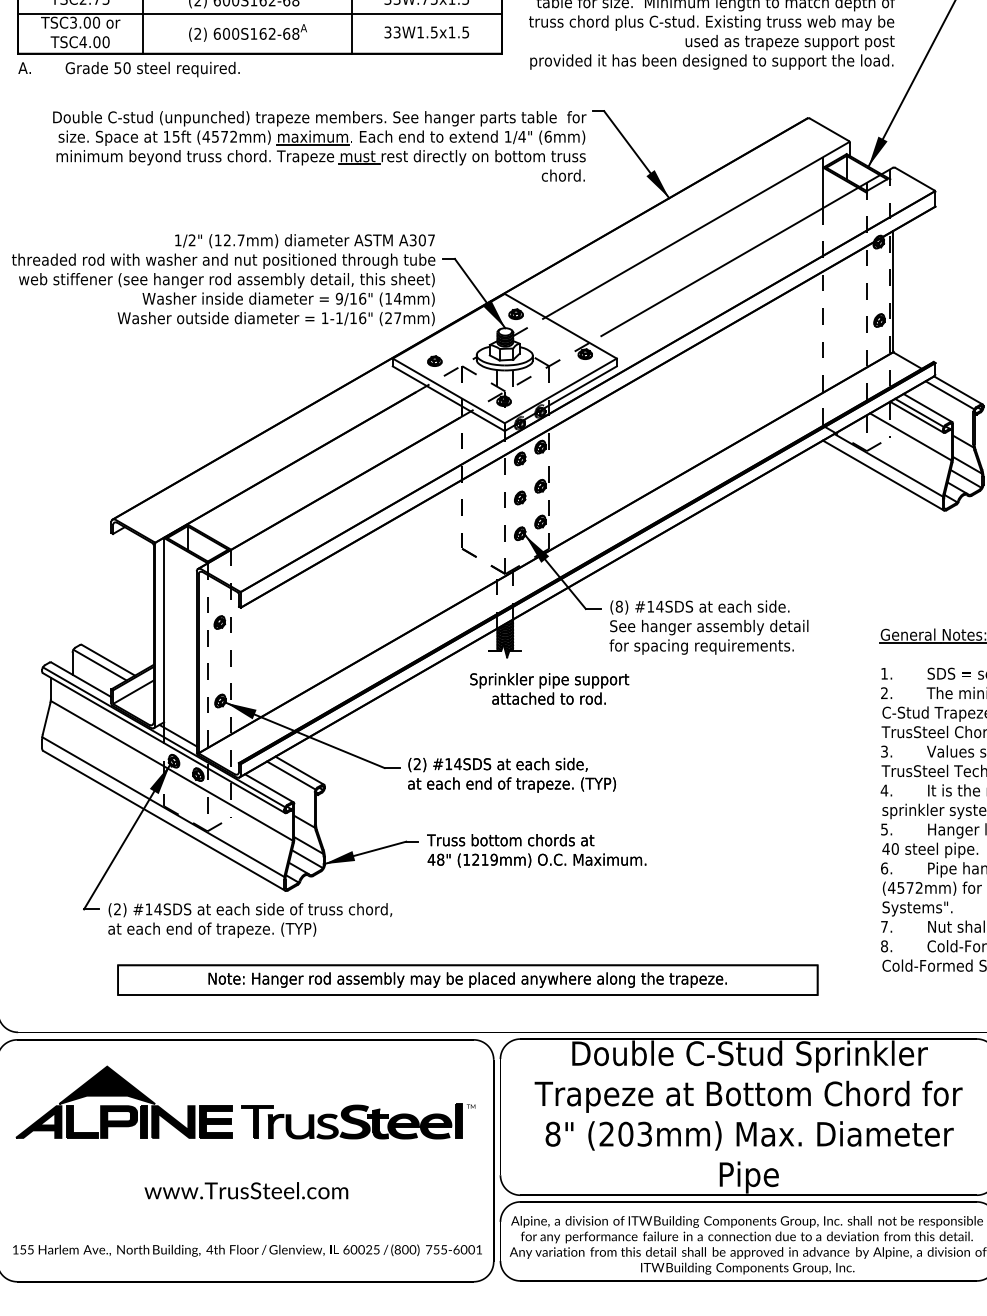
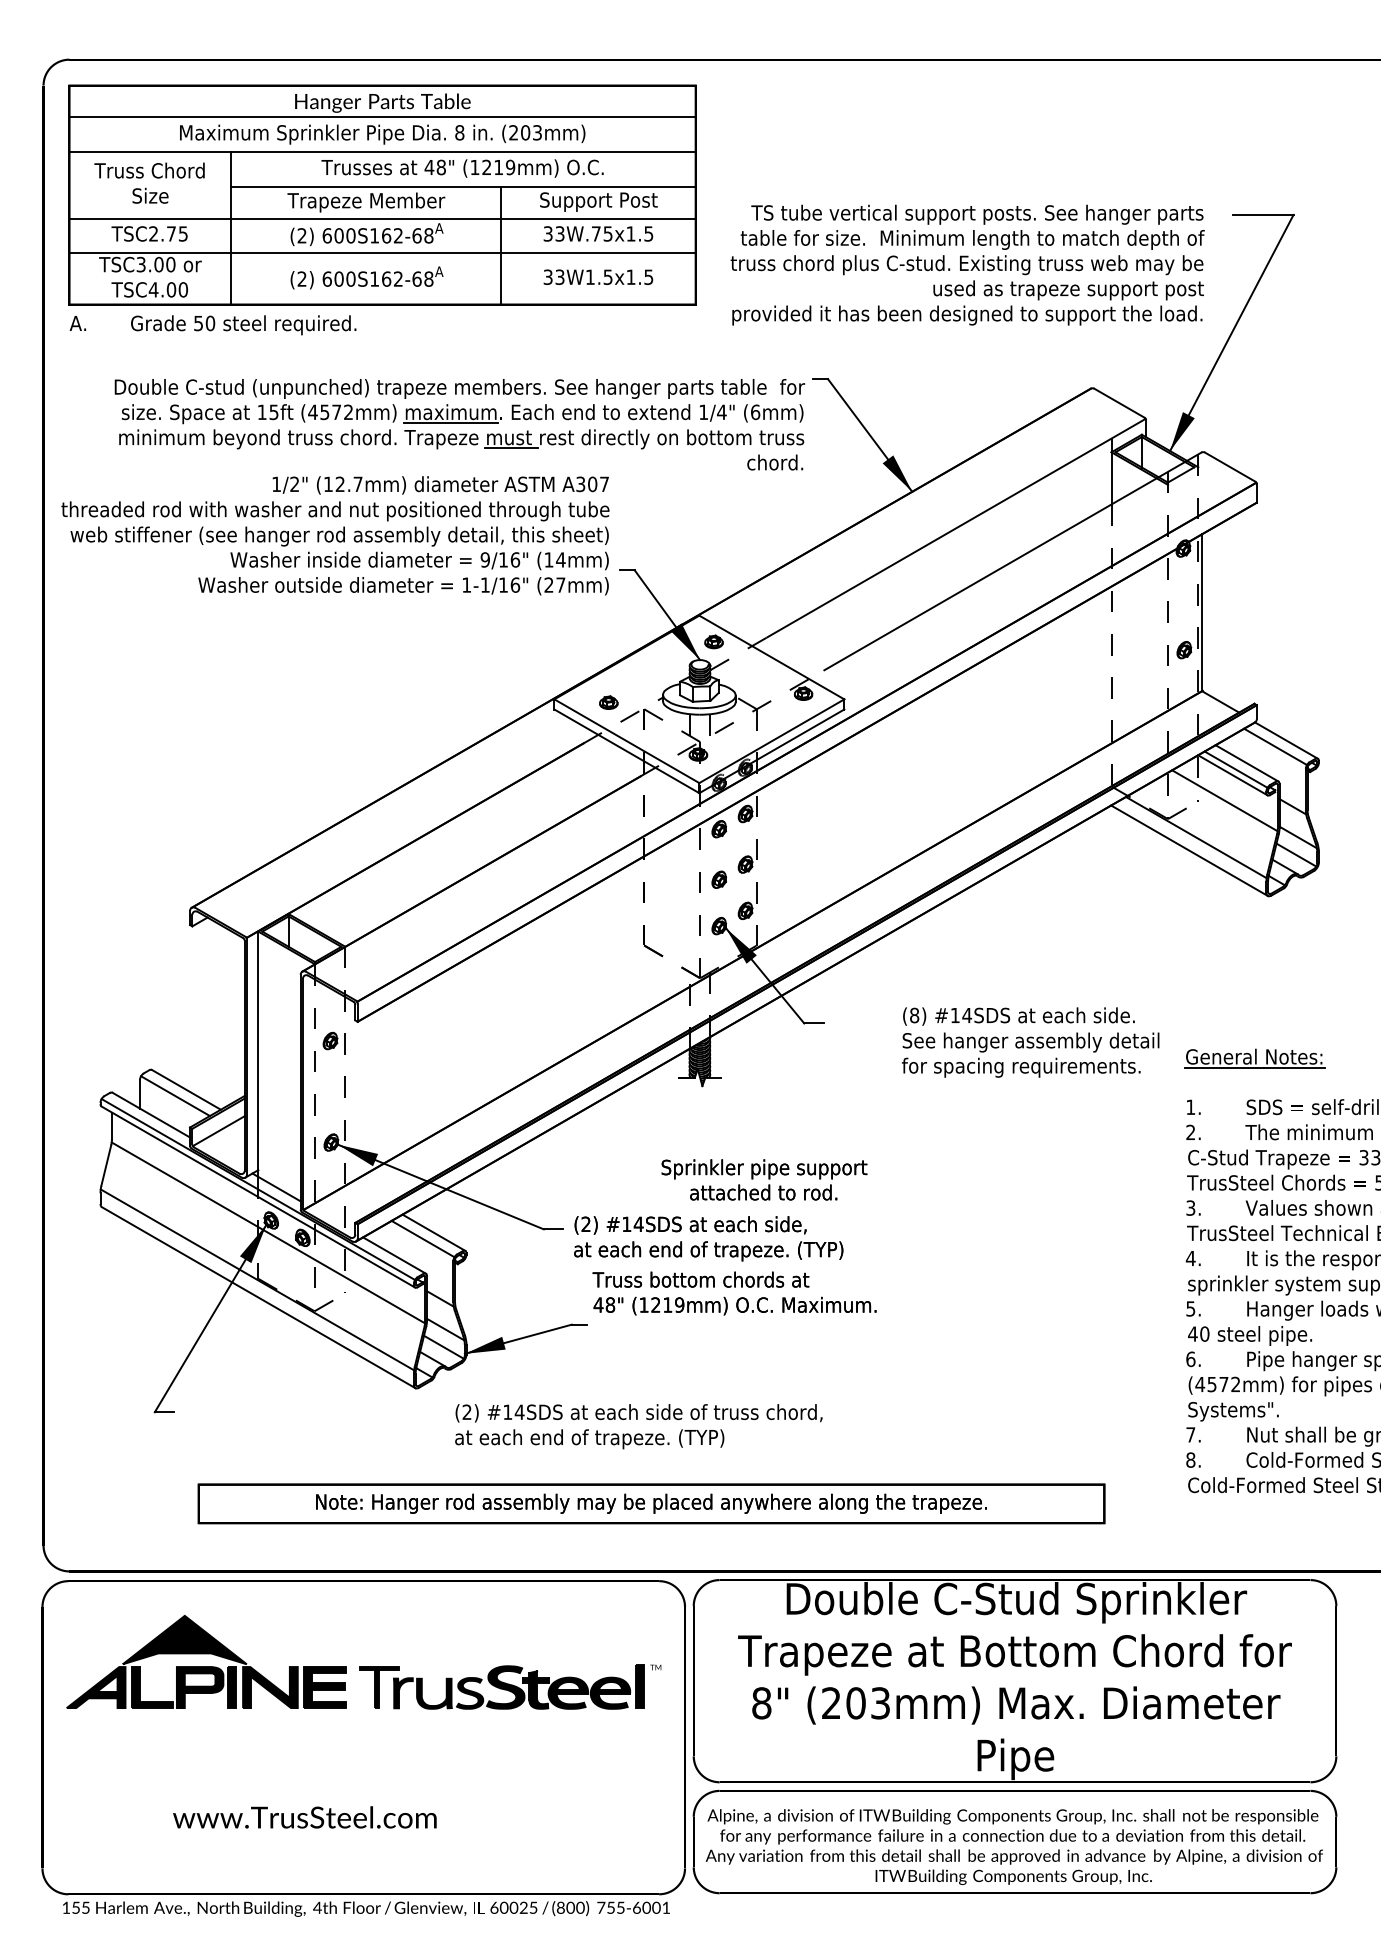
text: (223, 279) -> (335, 535), moved
text: (708, 627) -> (1030, 1042), moved
text: (549, 688) -> (764, 1179), moved
text: (536, 850) -> (734, 1293), moved
text: (249, 920) -> (638, 1426), moved
text: (246, 1190) -> (304, 1817), moved
text: (247, 1250) -> (366, 1908), moved

